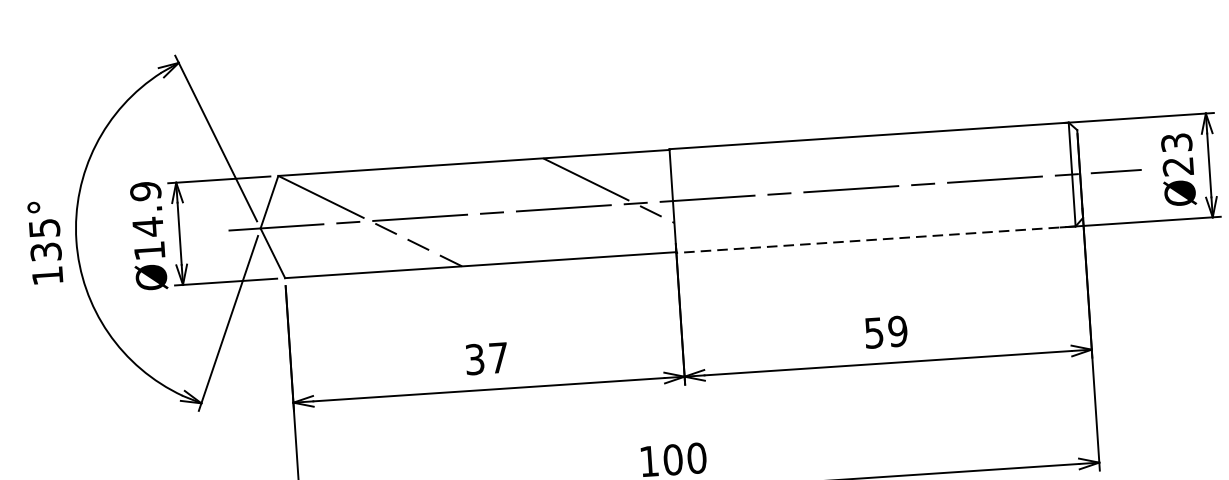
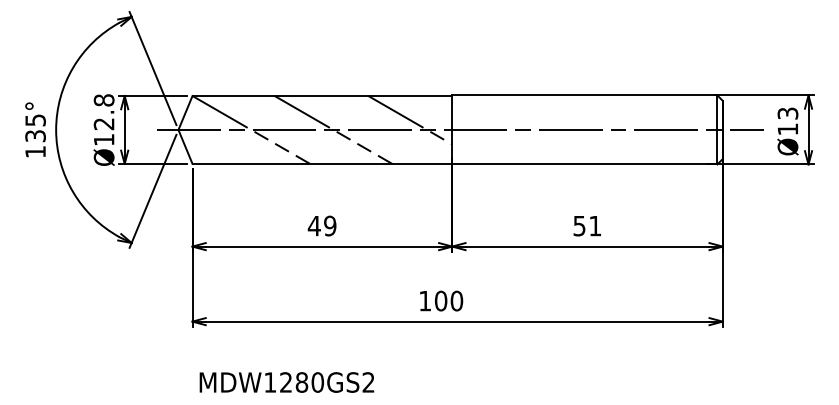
text: (1177, 166) -> (787, 129), Ø23 -> Ø13
text: (145, 209) -> (103, 112), Ø14.9 -> Ø12.8
line: (493, 212) -> (333, 129), added
line: (875, 239) -> (584, 164), dashed -> solid
text: (898, 330) -> (595, 225), 59 -> 51
text: (485, 358) -> (321, 225), 37 -> 49

